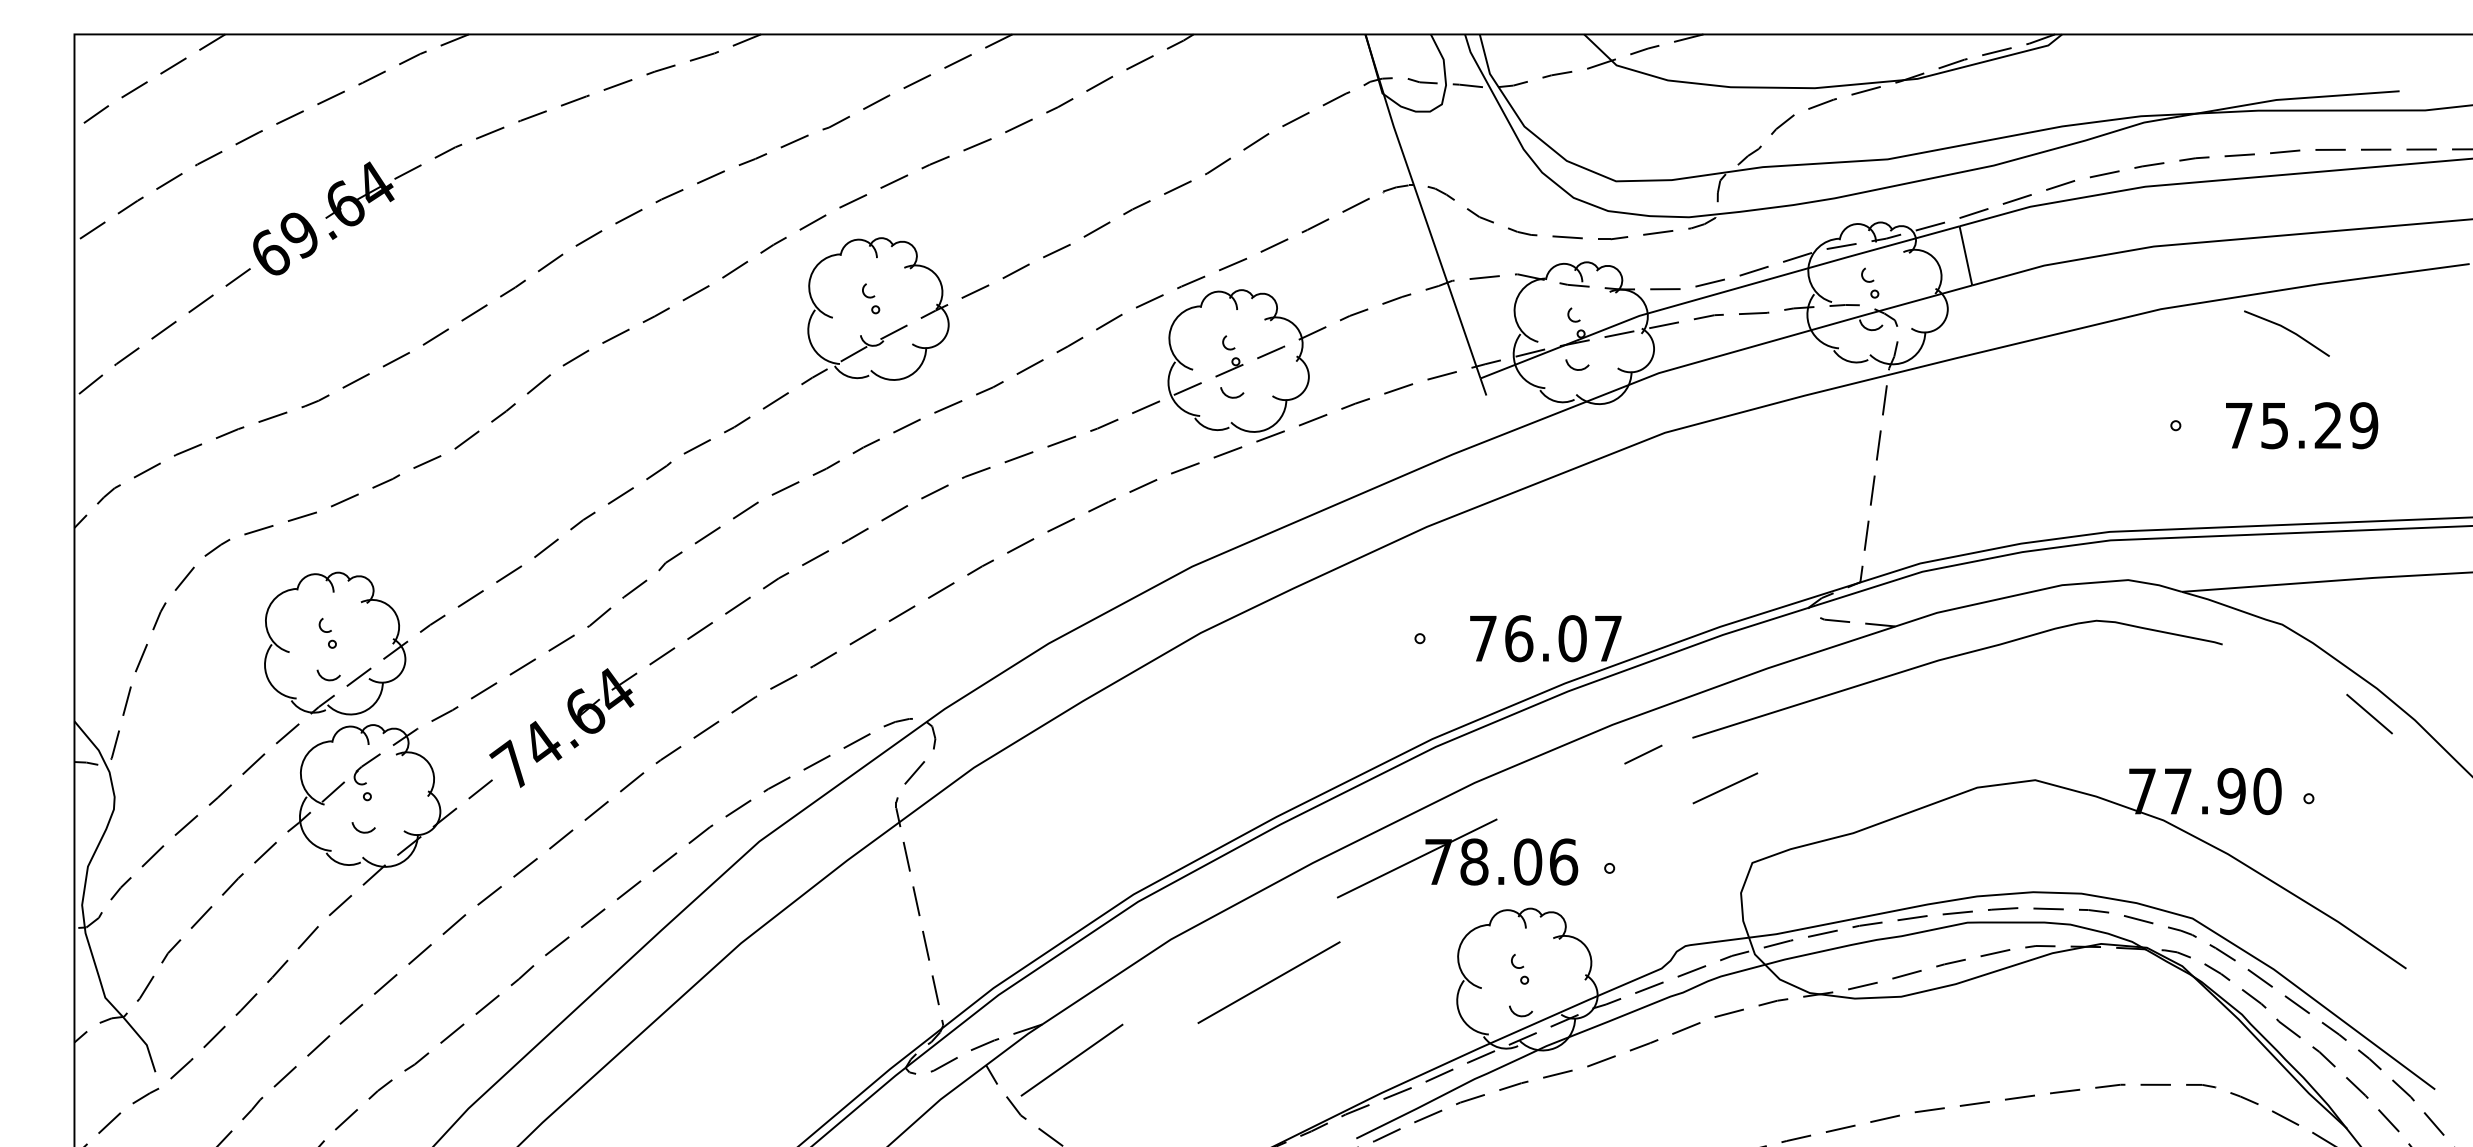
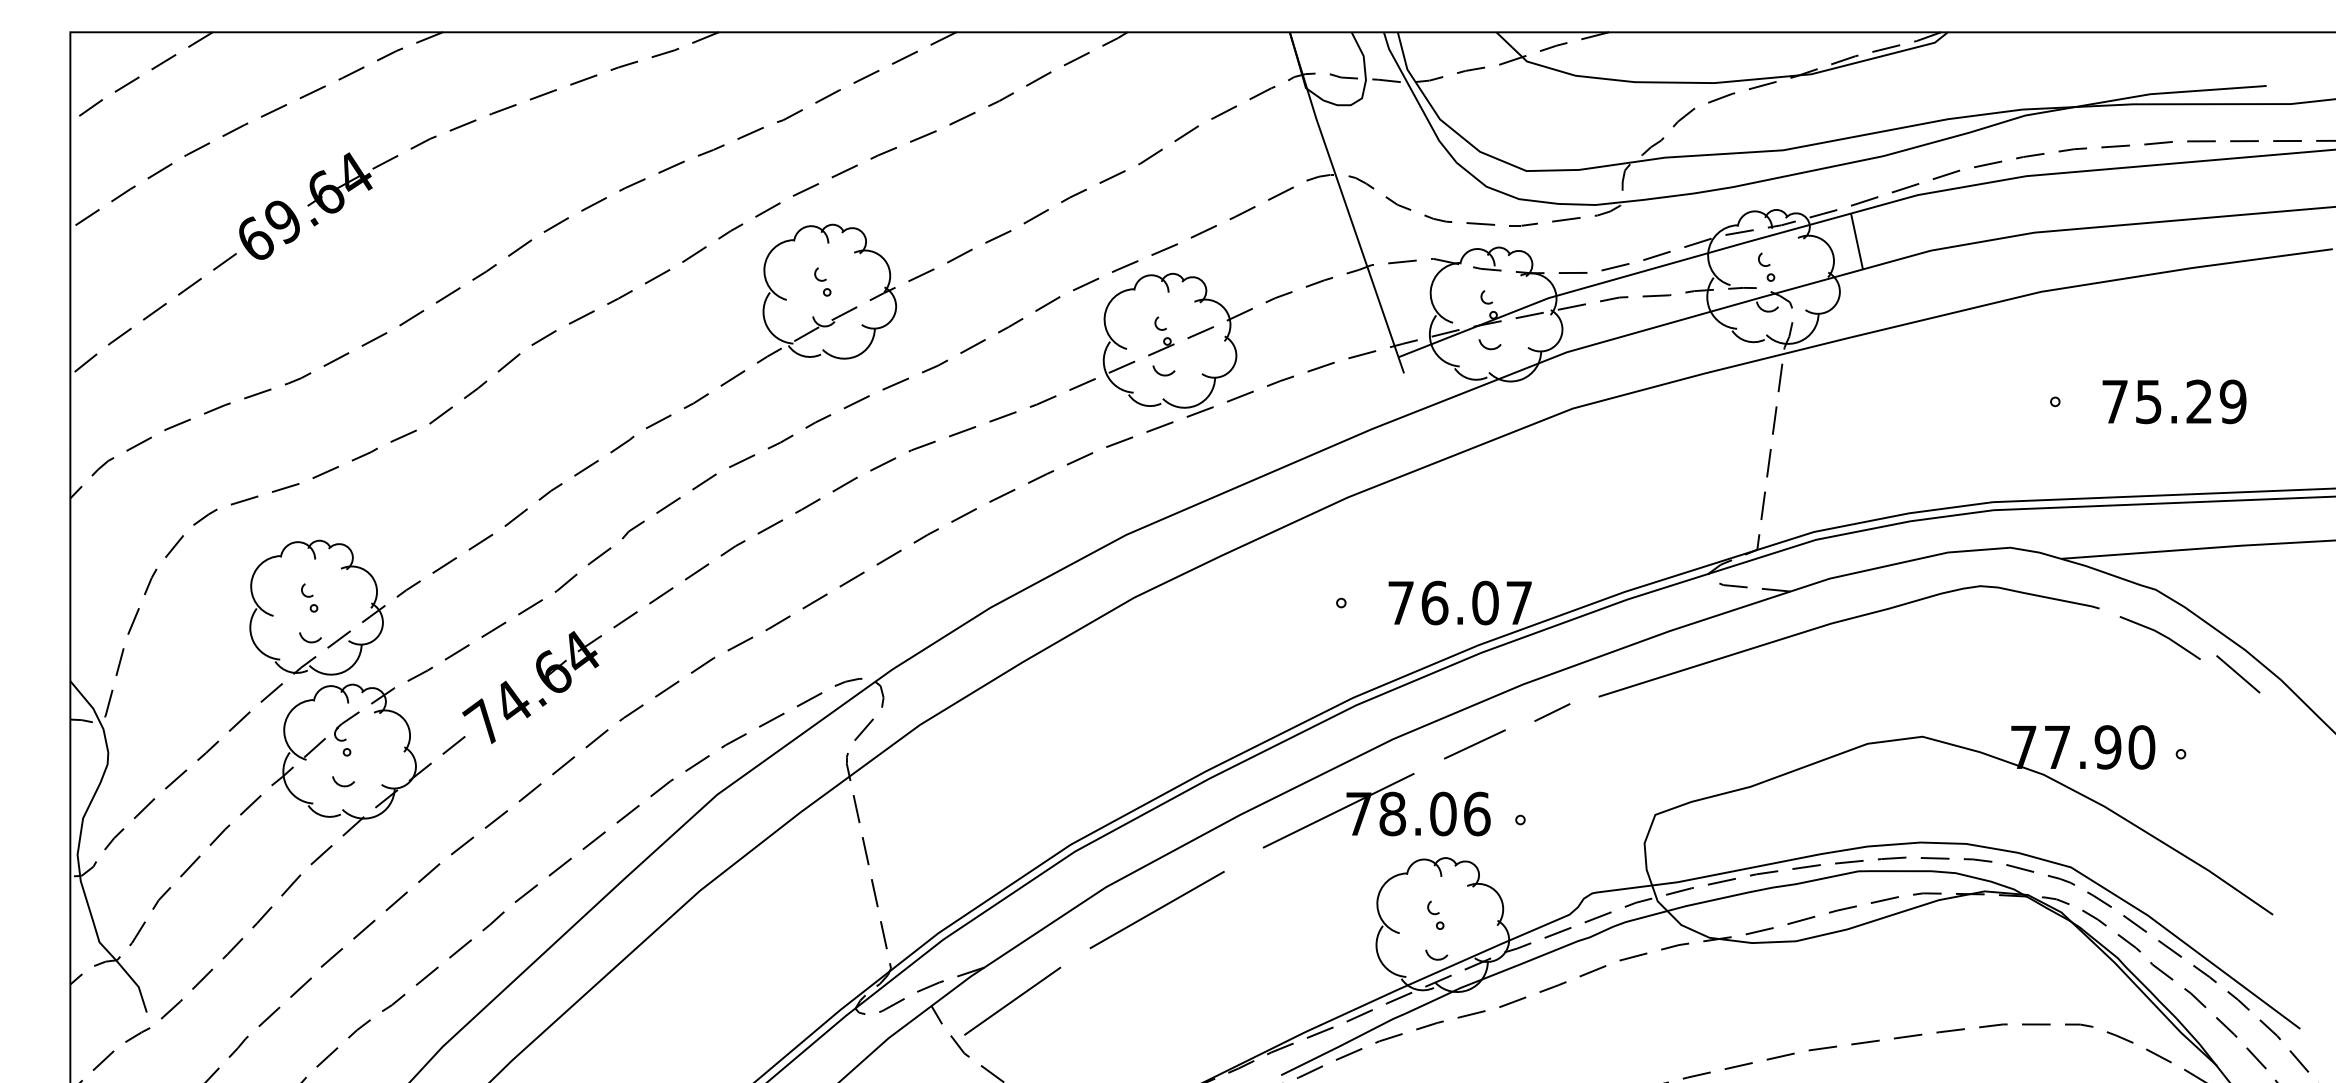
line: (2287, 330) -> (2160, 635), moved
line: (1725, 788) -> (1474, 744), moved
line: (1268, 982) -> (1156, 909), moved

